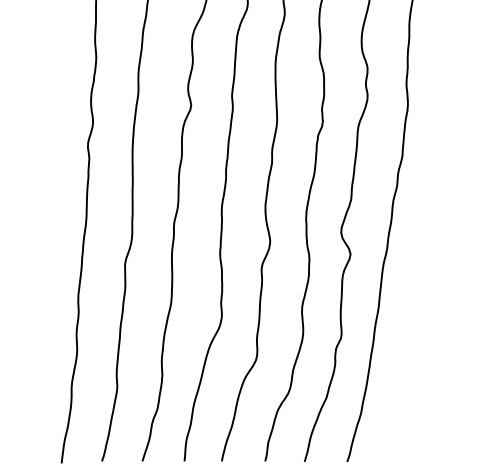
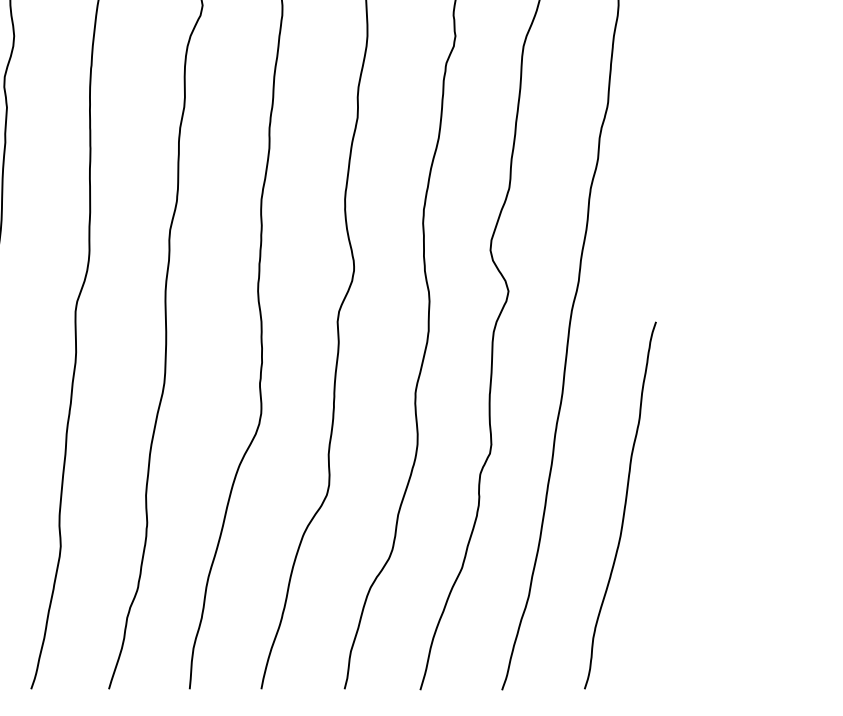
curve: (410, 365) -> (623, 505), added

